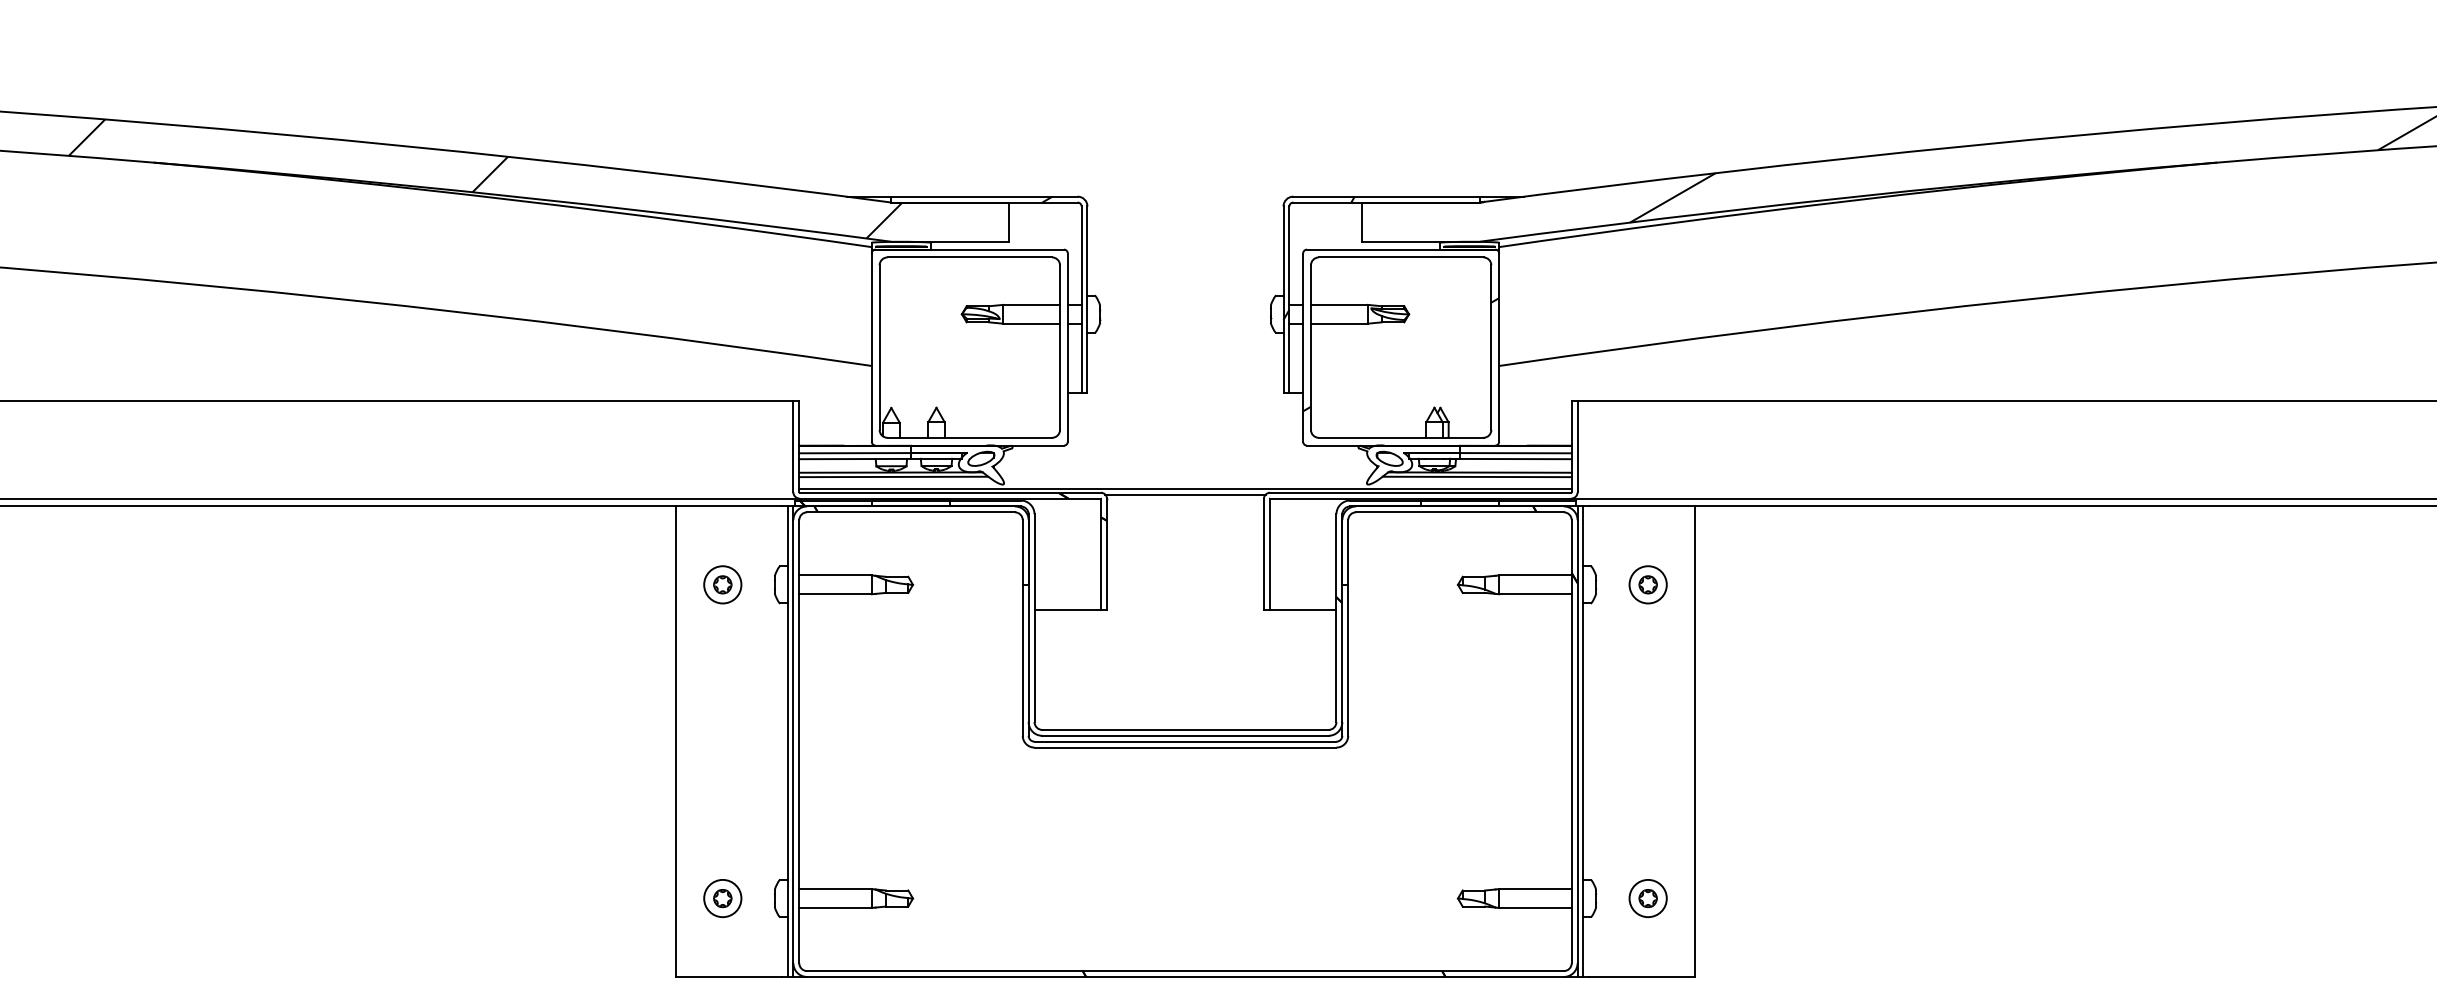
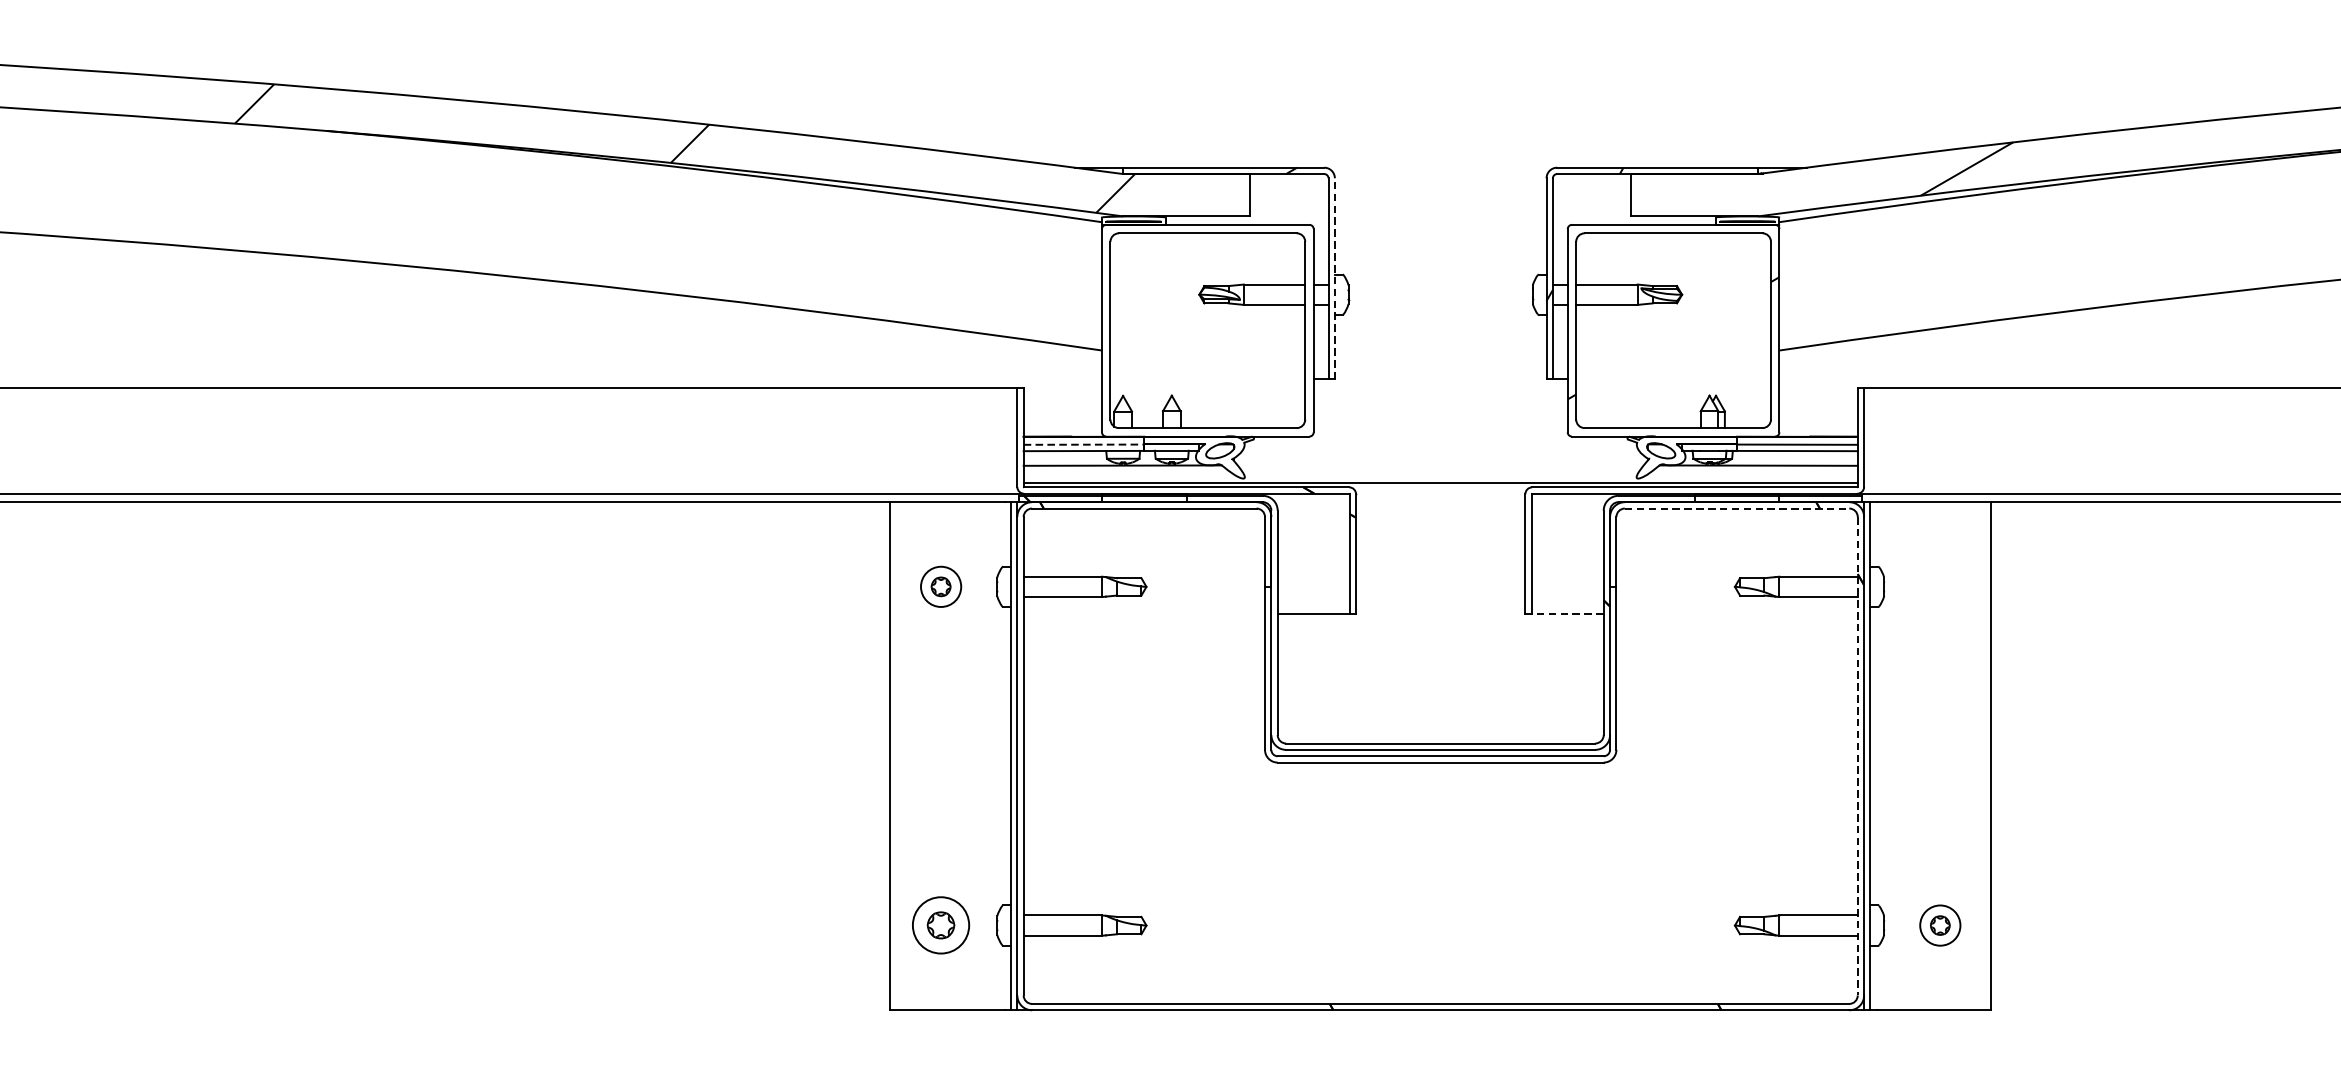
line: (1087, 299) -> (1334, 278), solid -> dashed
line: (855, 453) -> (1084, 445), solid -> dashed
line: (893, 476) -> (1125, 469), removed
line: (1476, 476) -> (1754, 469), removed
line: (1185, 494) -> (1440, 489), removed
line: (1459, 512) -> (1736, 508), solid -> dashed
part: (1647, 584) -> (1939, 586), removed
line: (1302, 610) -> (1567, 614), solid -> dashed
line: (1571, 741) -> (1857, 756), solid -> dashed
part: (722, 898) -> (940, 925), size x1.4

